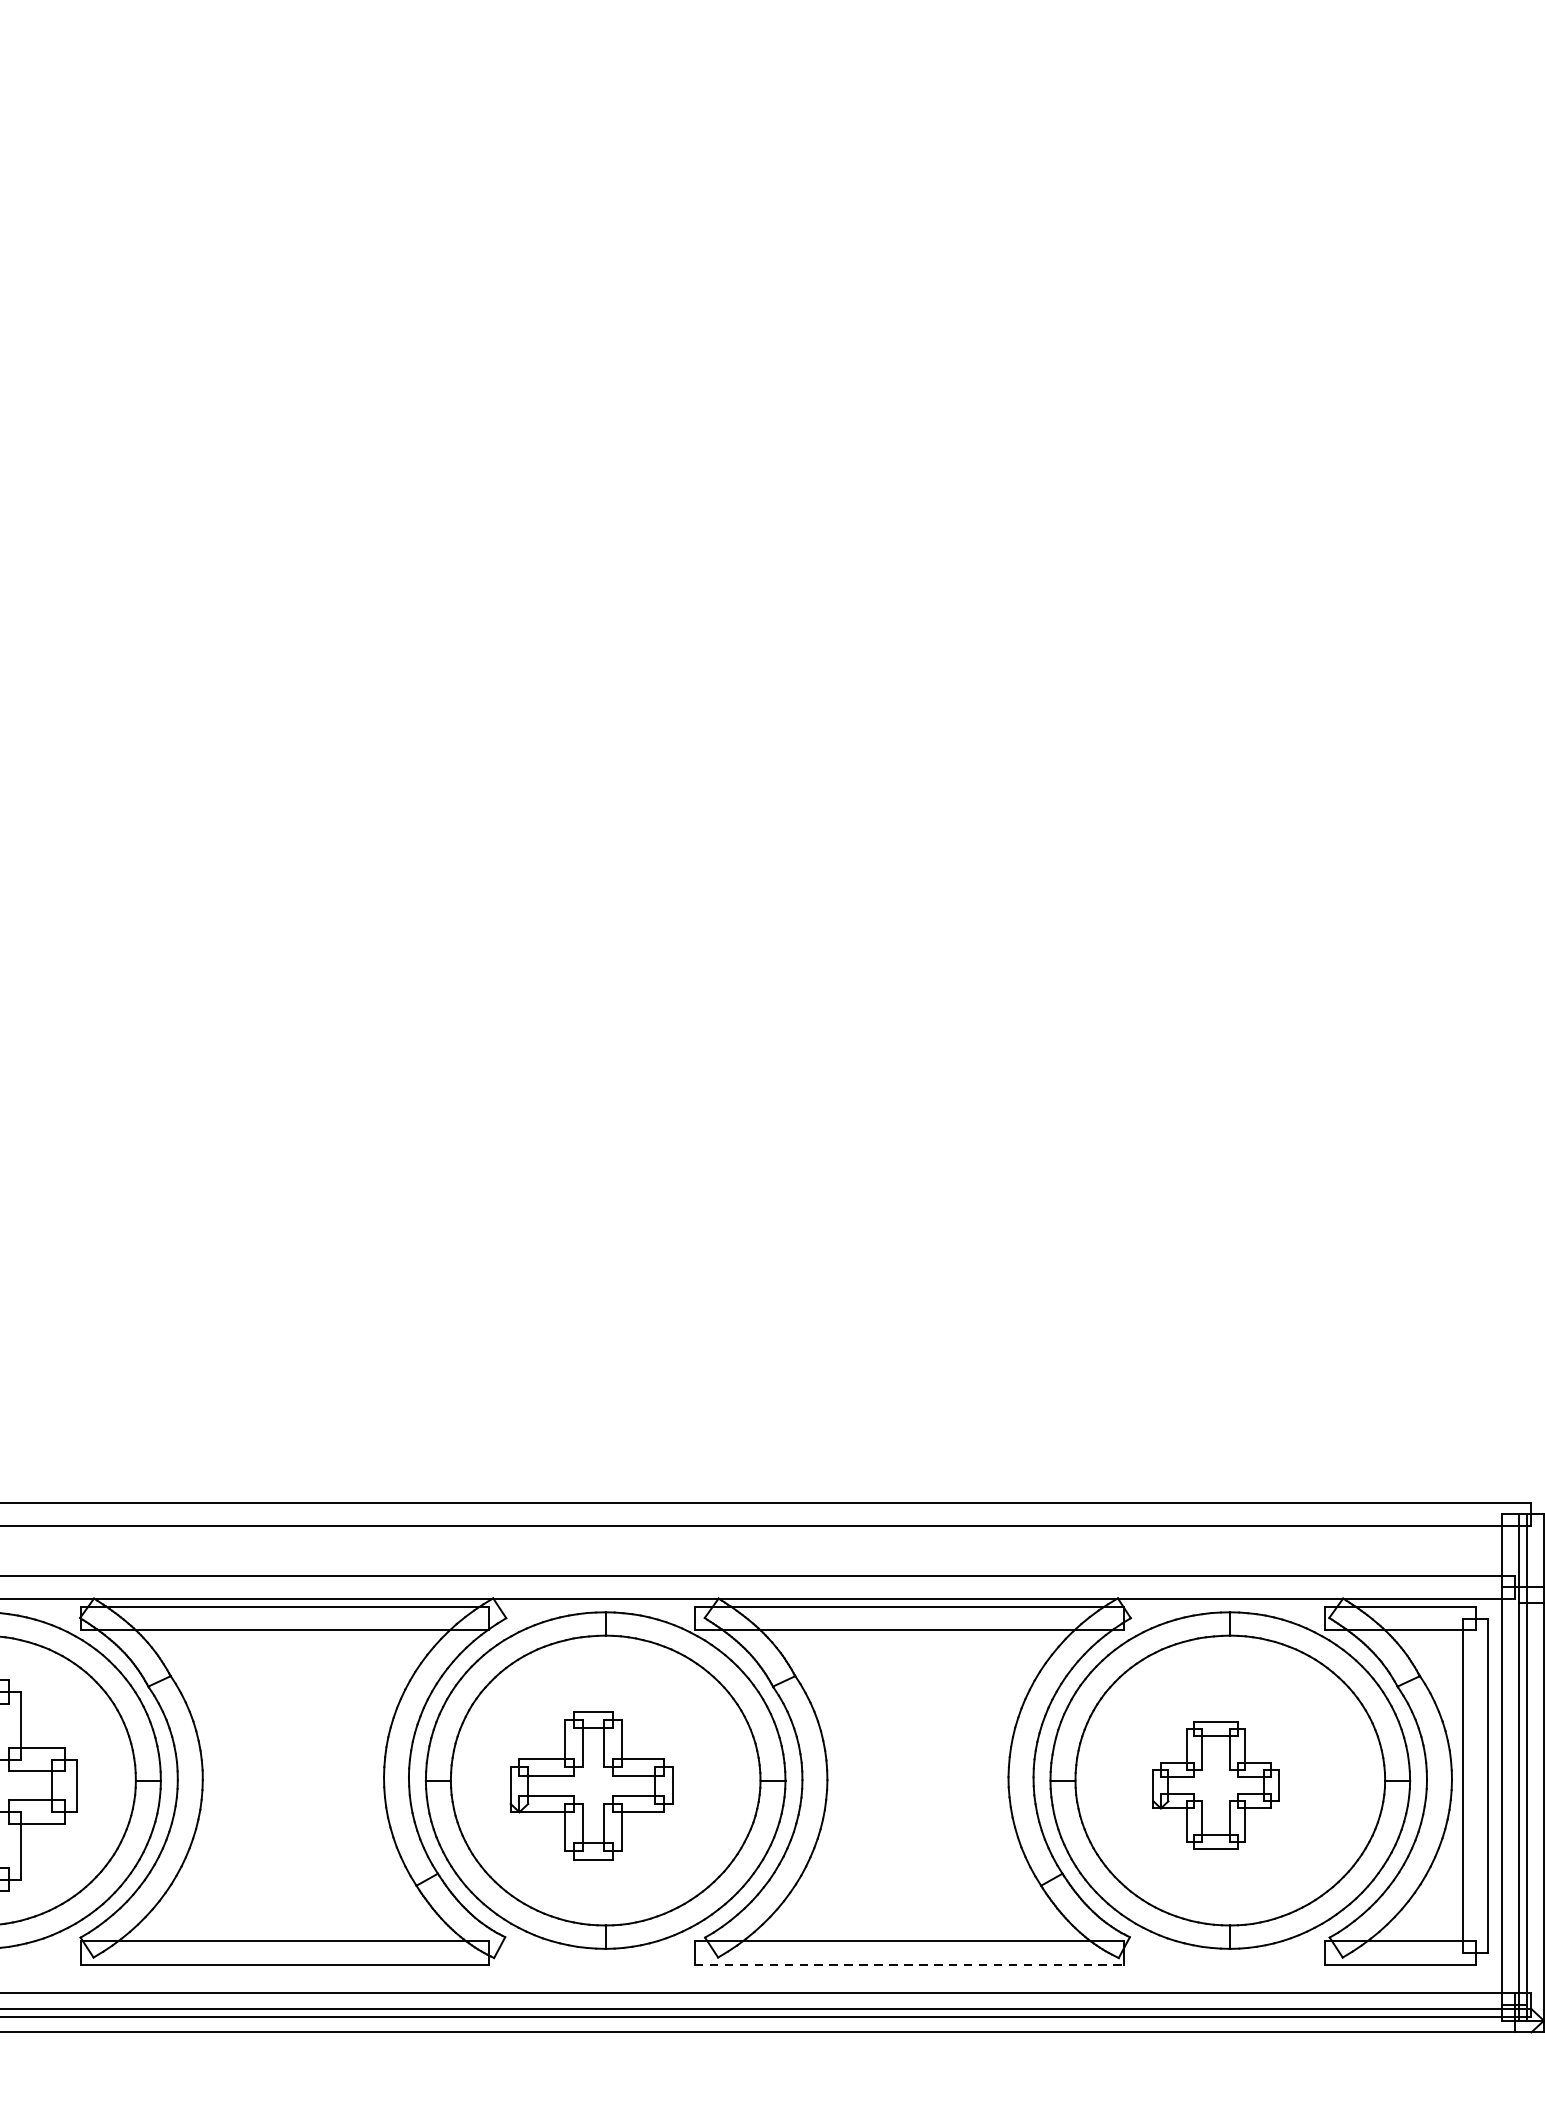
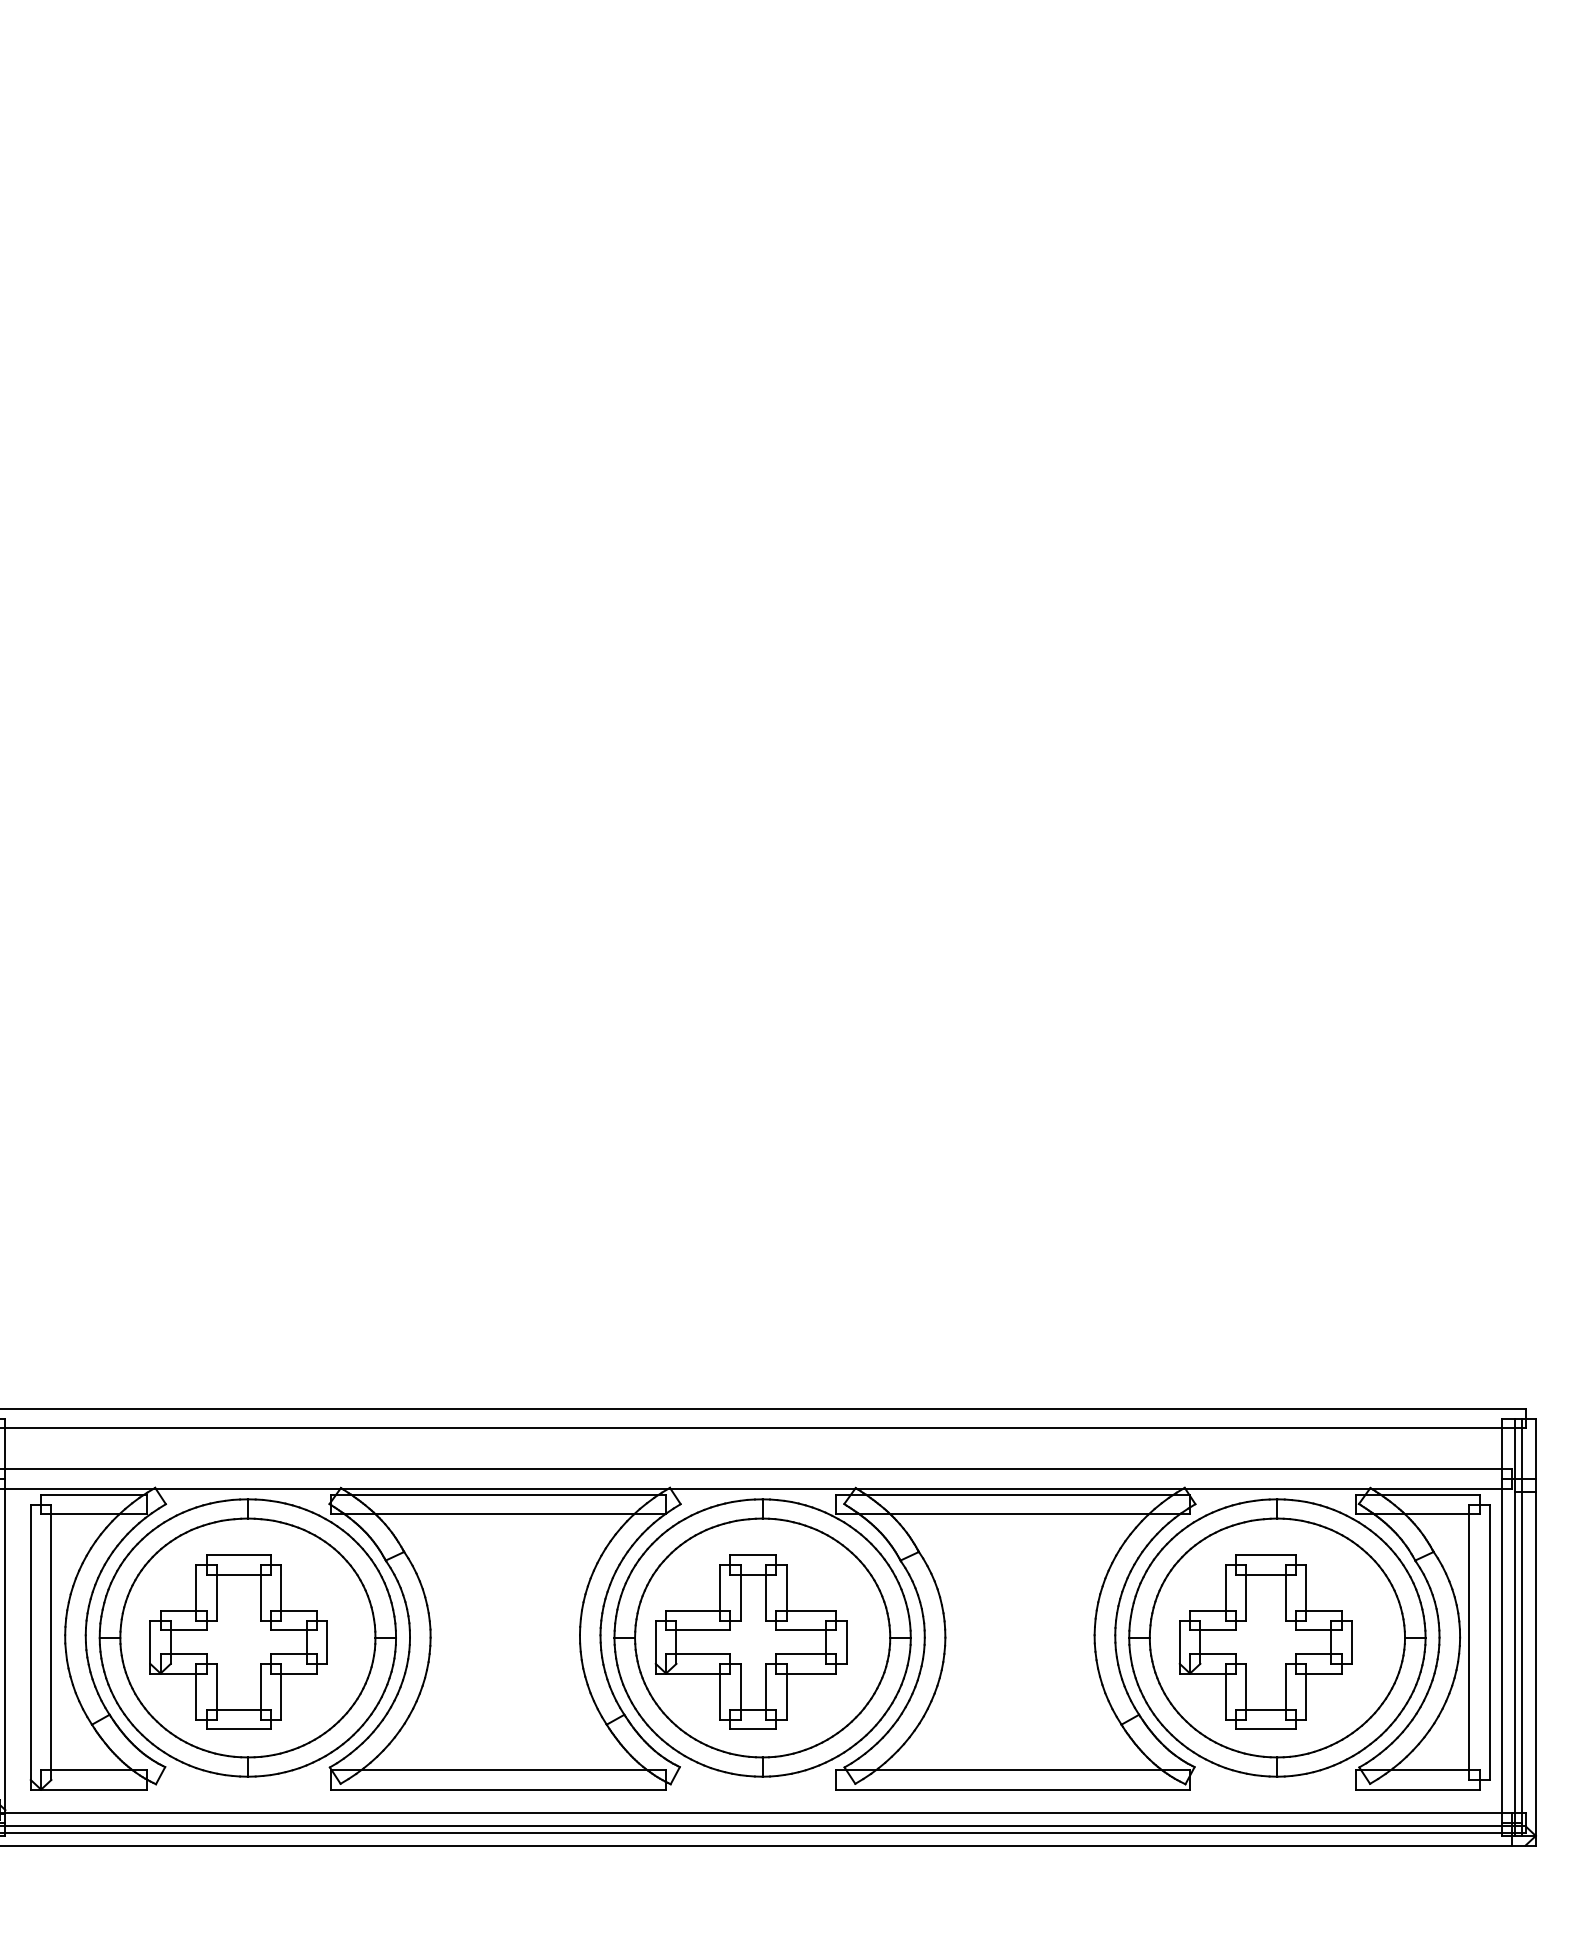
part: (590, 1784) -> (750, 1641), size x1.43
part: (1215, 1784) -> (1265, 1641), size x1.67
line: (910, 1964) -> (1013, 1789), dashed -> solid

